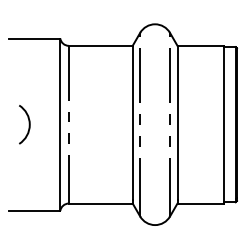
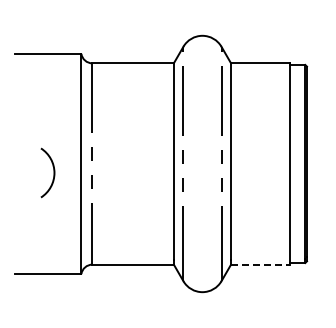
arc: (29, 124) -> (53, 172), moved
line: (200, 203) -> (260, 264), solid -> dashed

